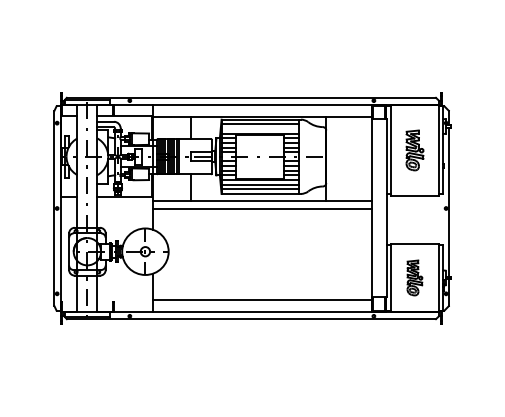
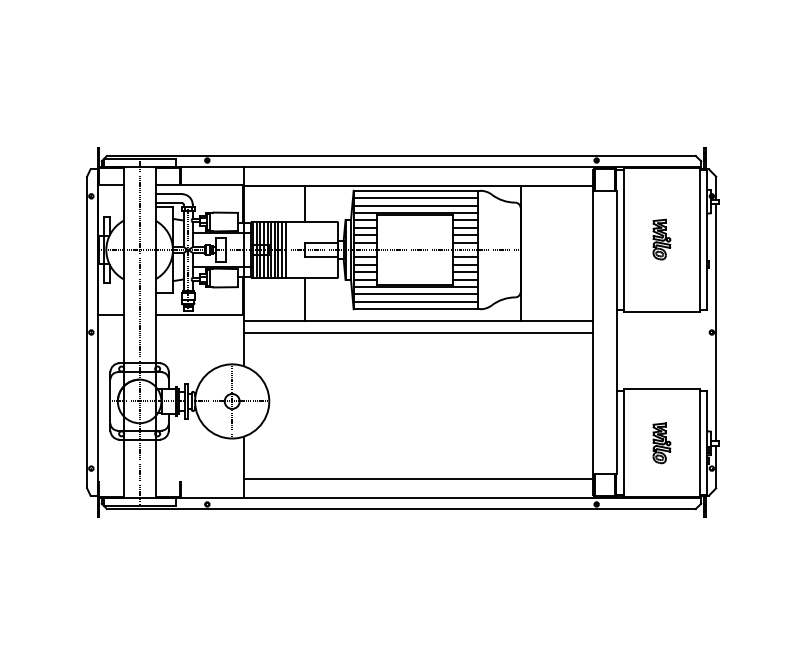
line: (260, 128) -> (415, 204), added
part: (414, 149) -> (661, 238), size x0.62
part: (414, 277) -> (661, 442), size x0.71

